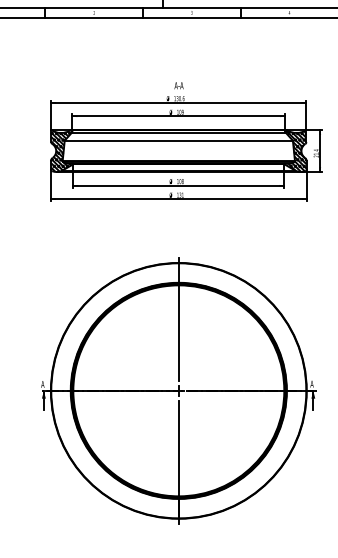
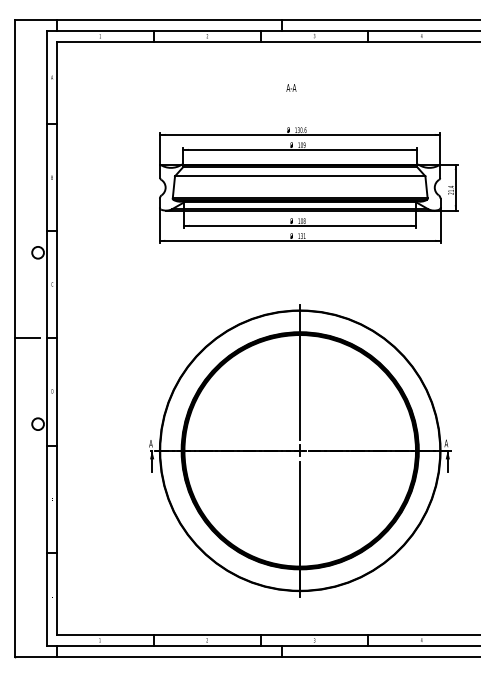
text: (179, 85) -> (291, 87), moved
hatch: (61, 150) -> (171, 187), removed
hatch: (294, 150) -> (427, 187), removed

